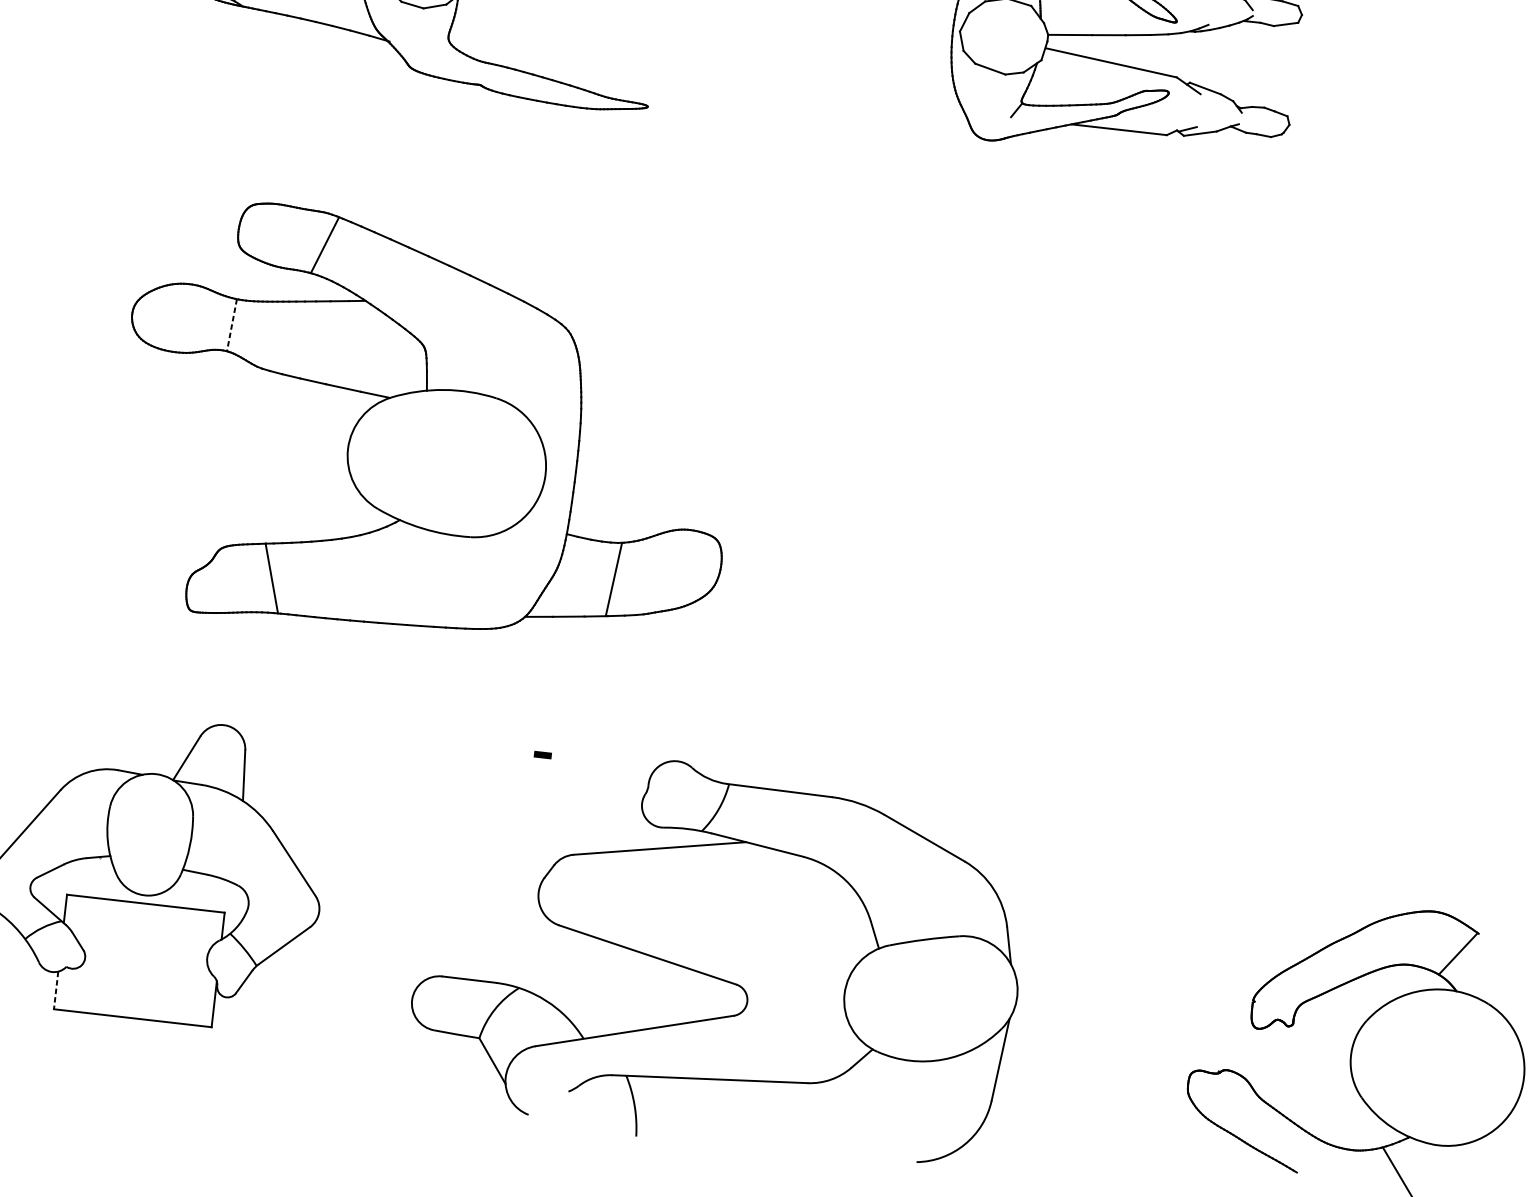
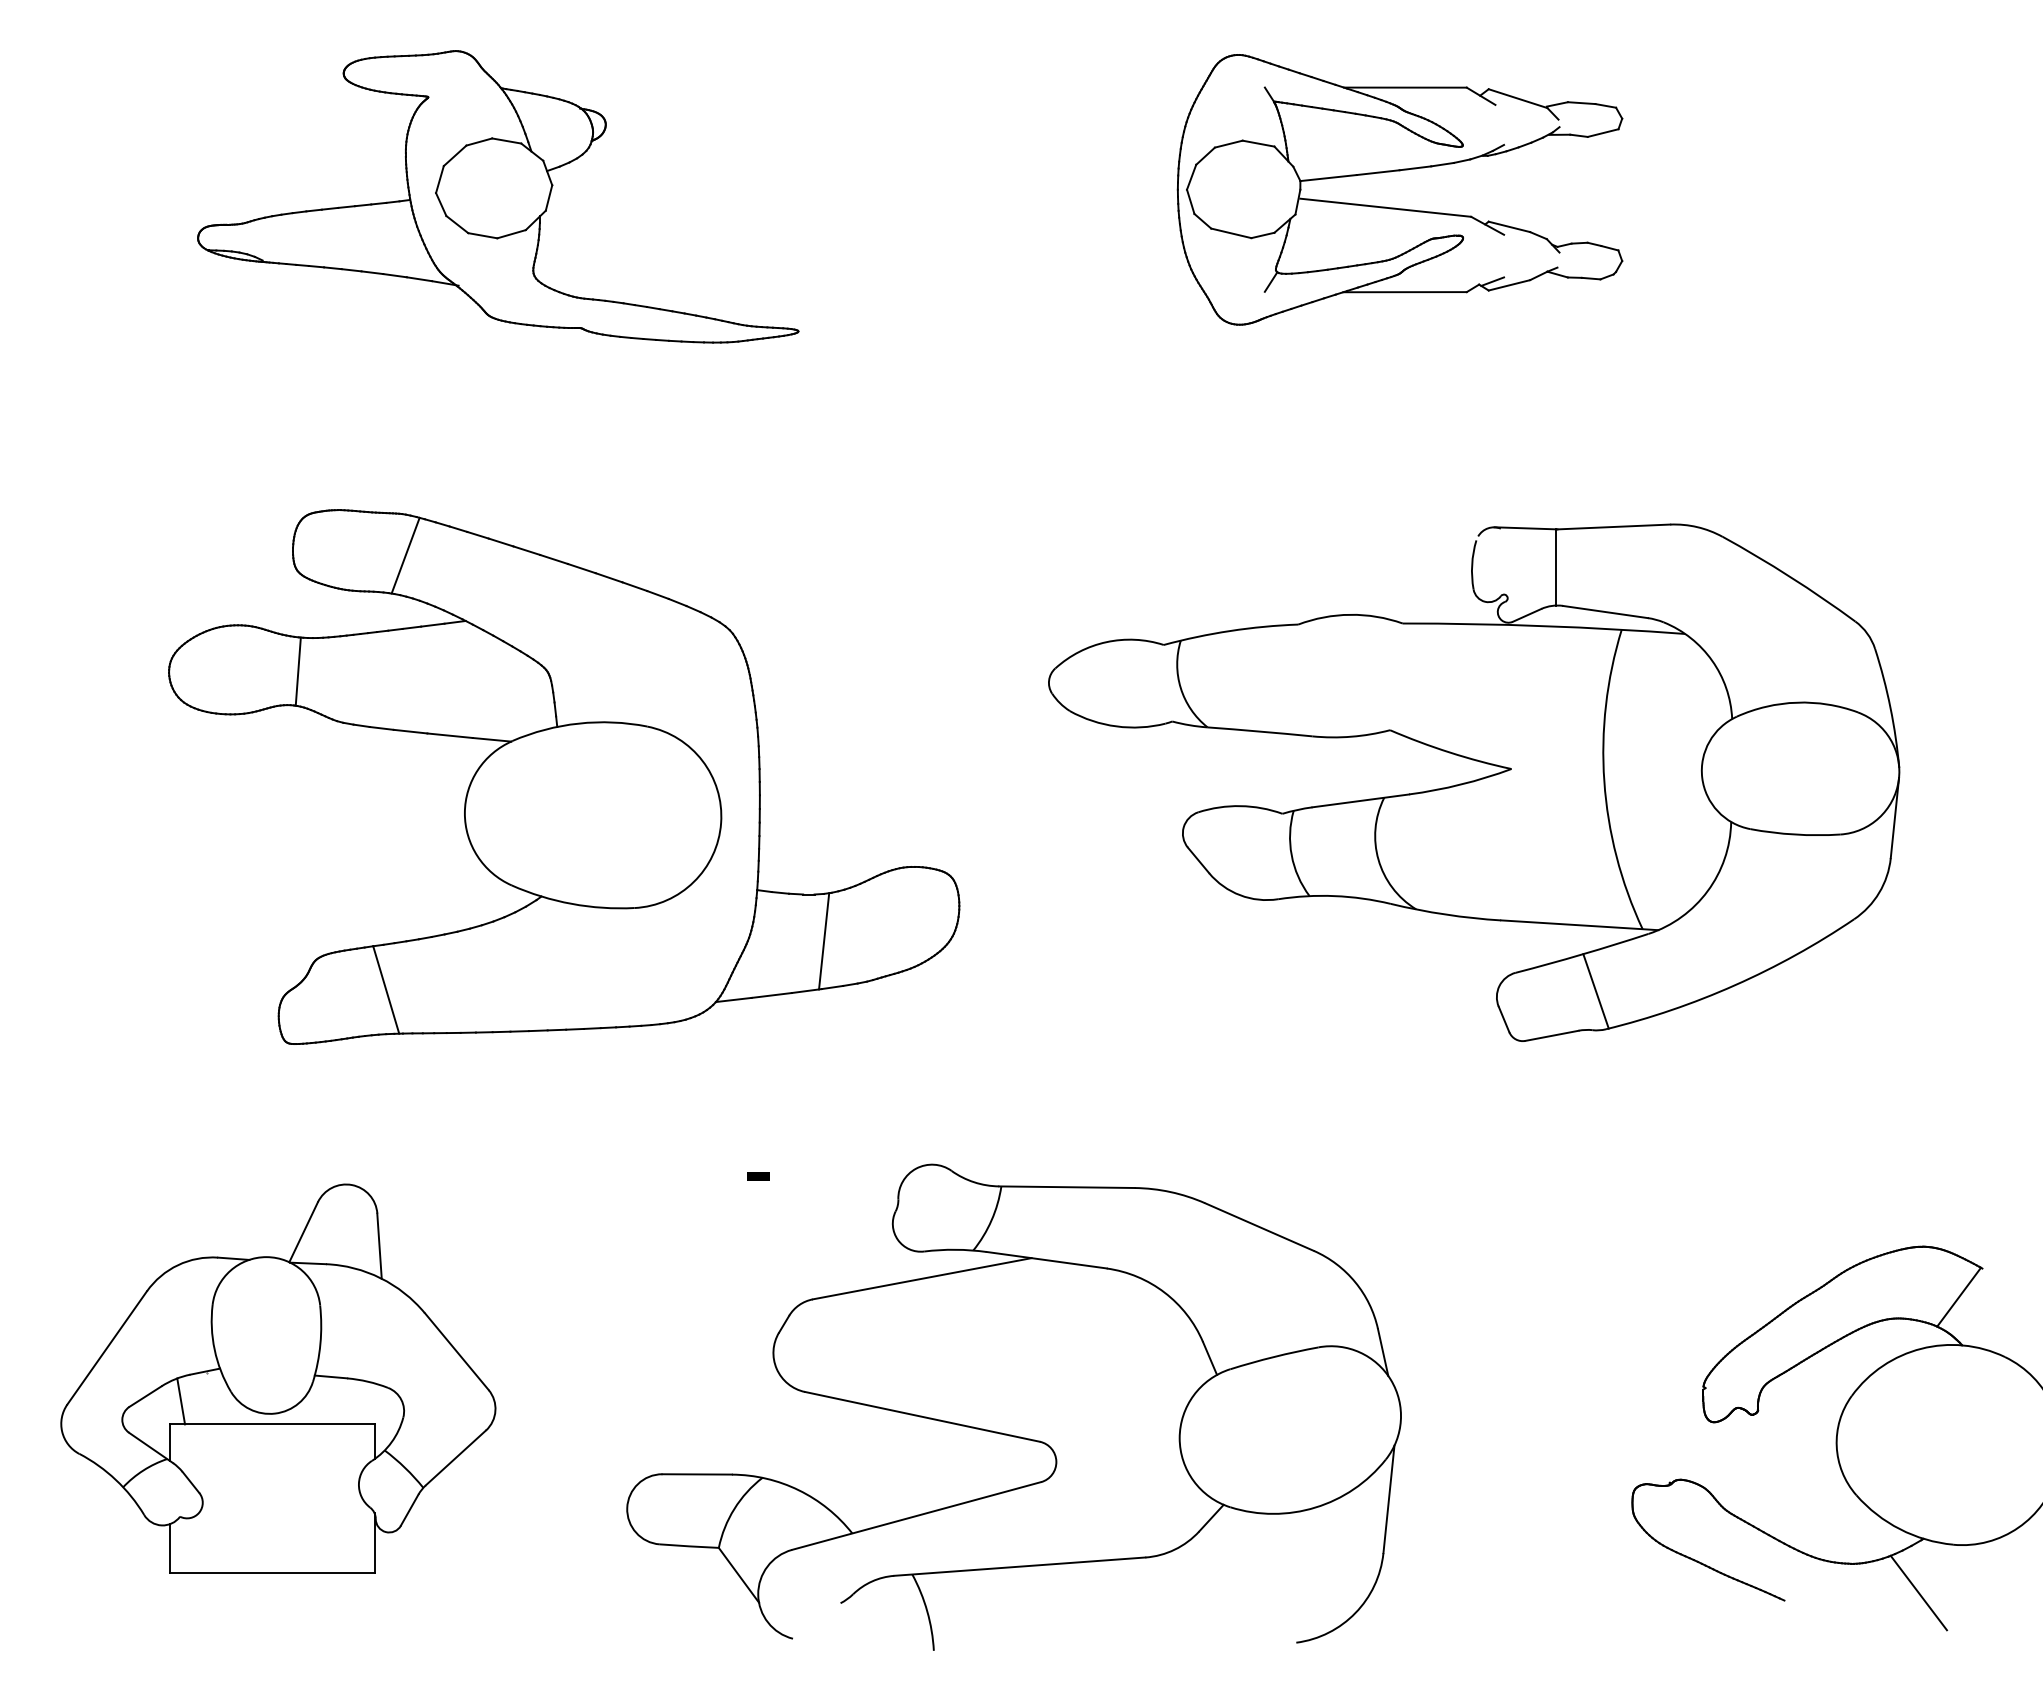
line: (232, 325) -> (298, 672), dashed -> solid
part: (1129, 514) -> (1474, 782), added
line: (77, 878) -> (181, 1401), added
line: (56, 990) -> (170, 1548), dashed -> solid

